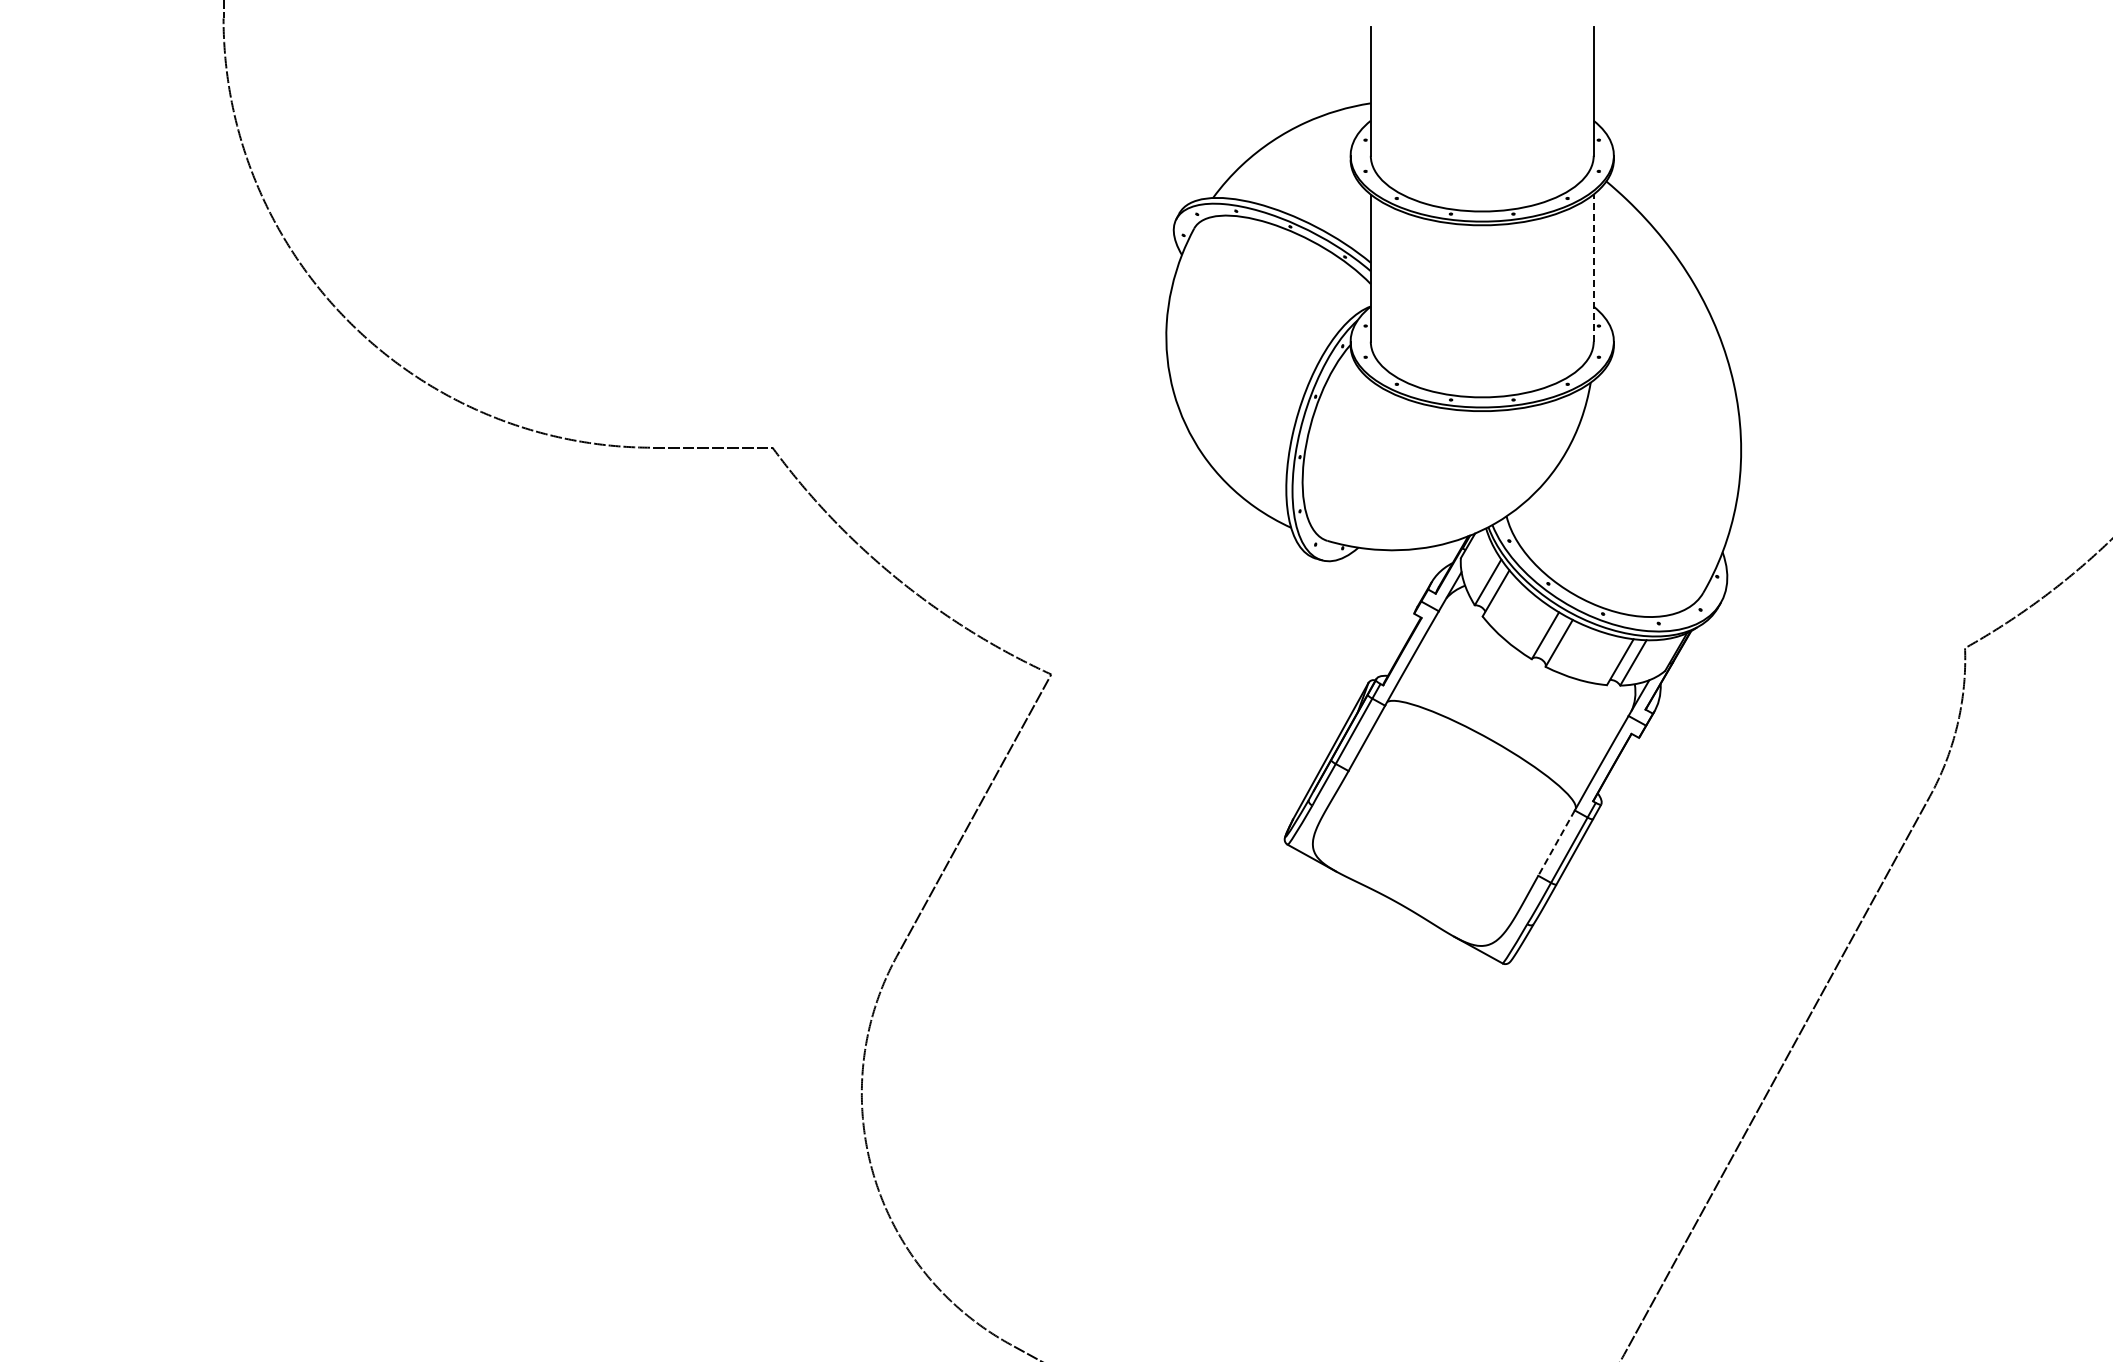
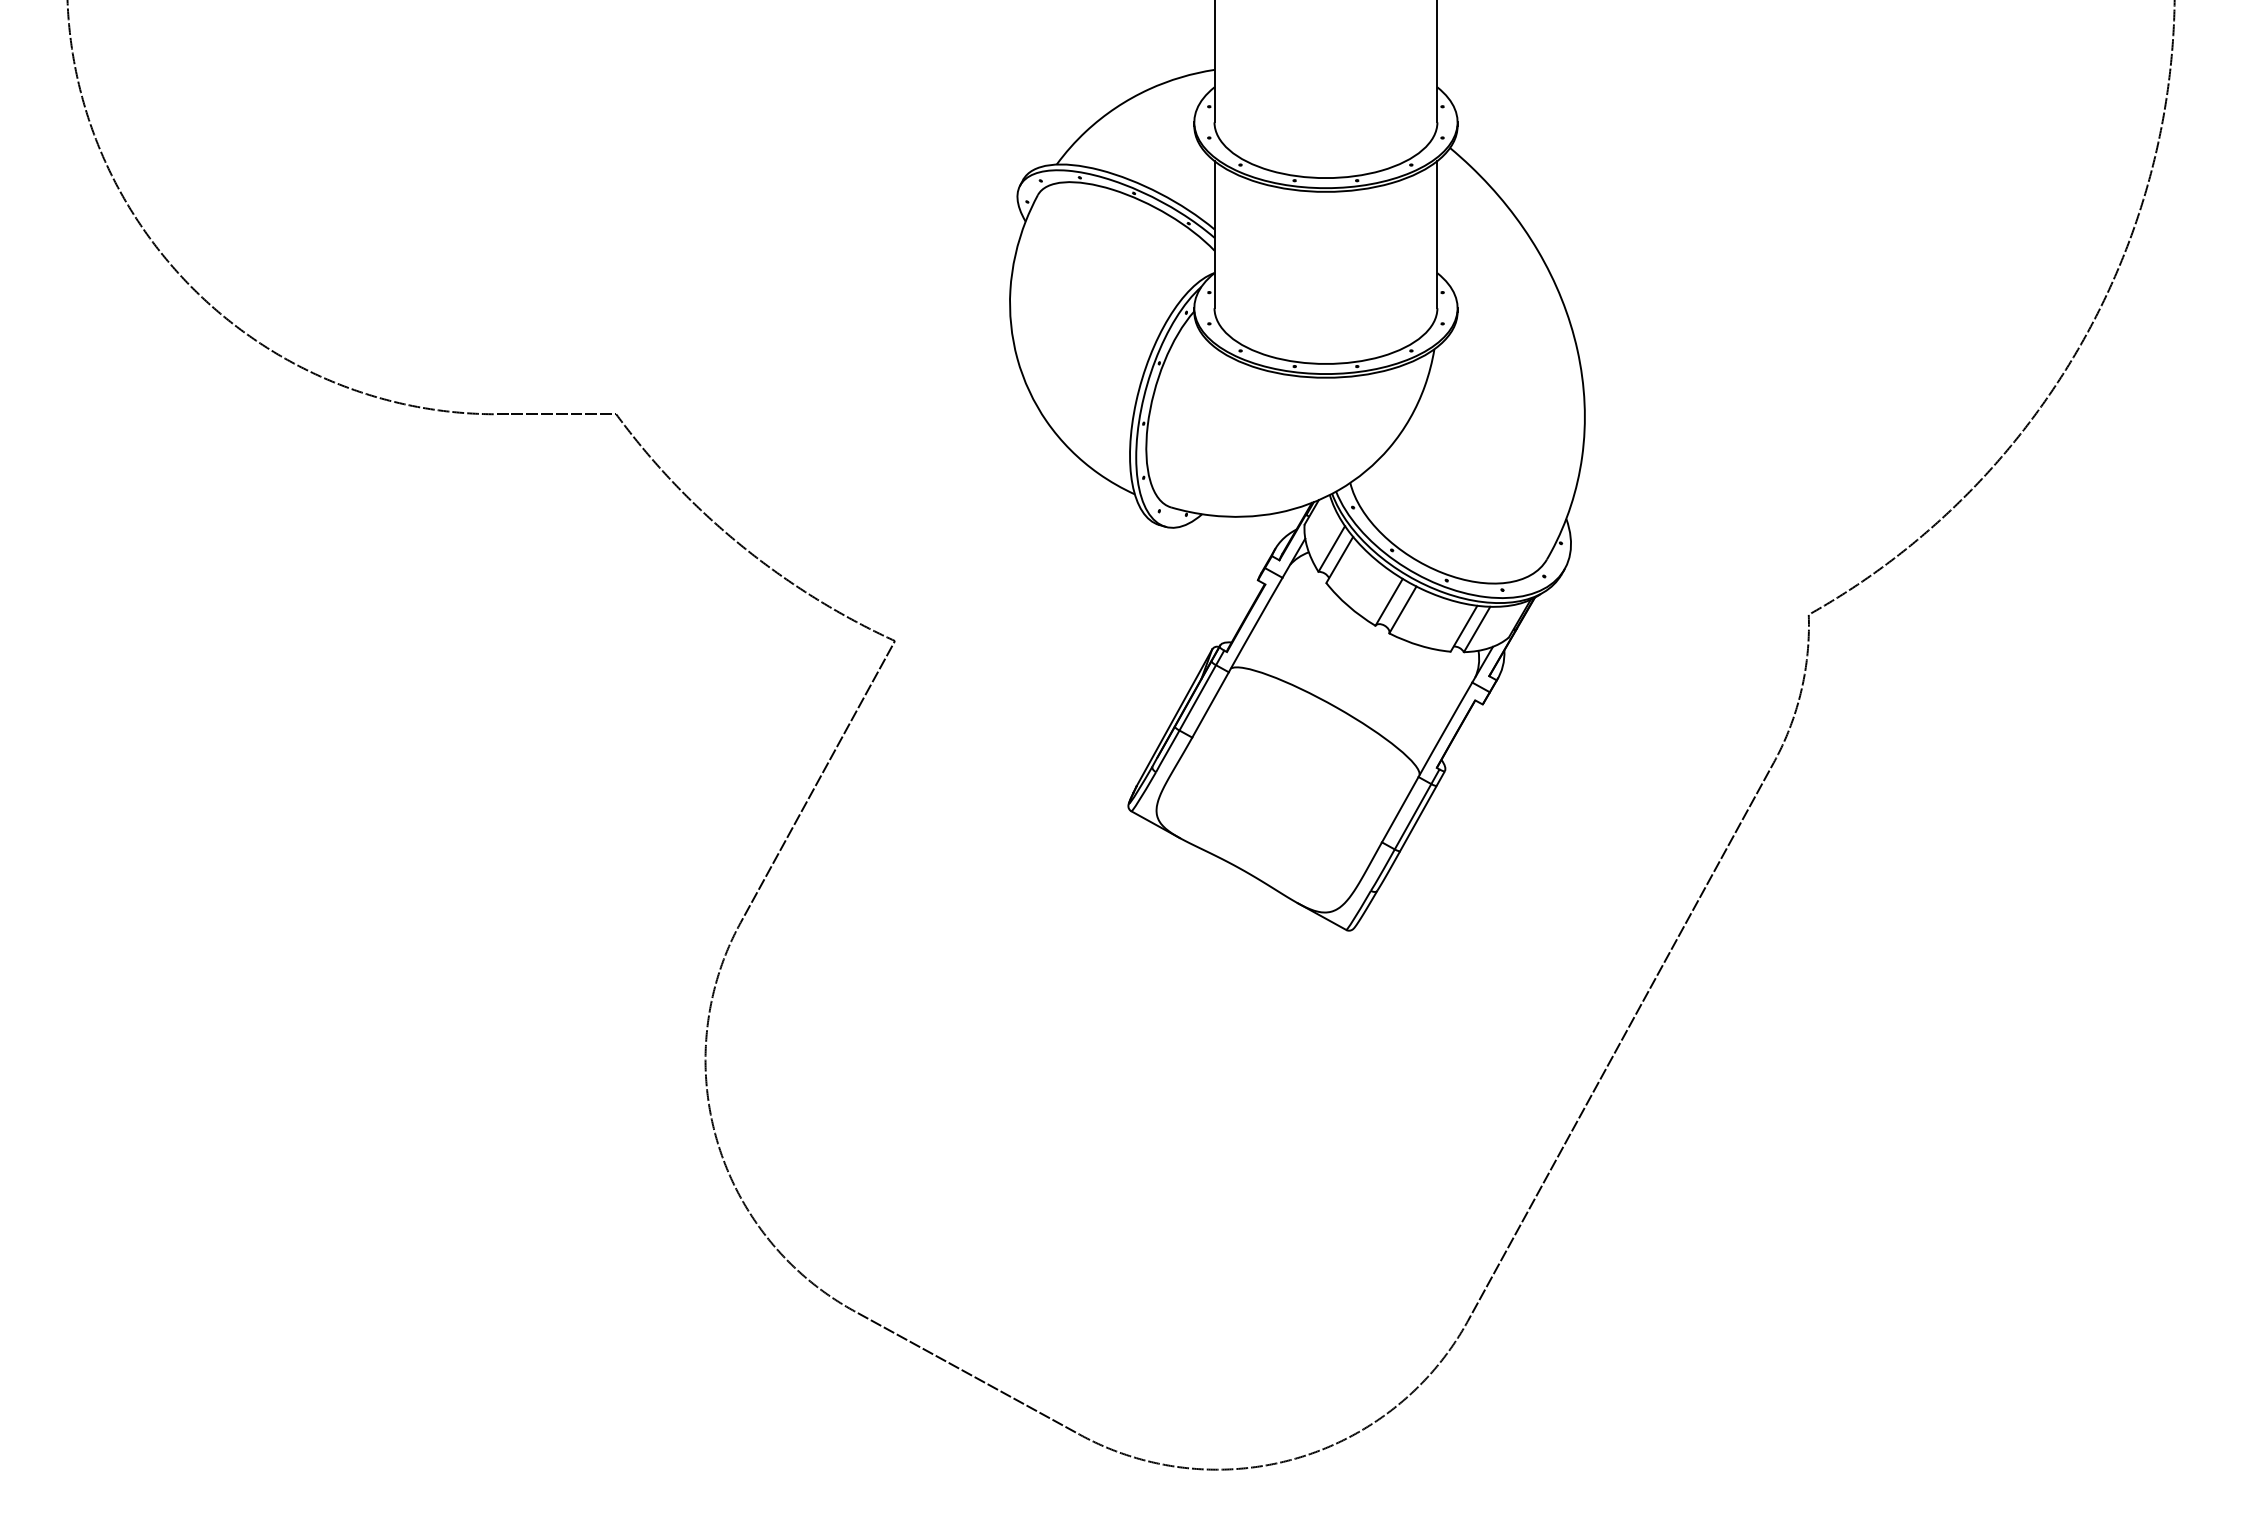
line: (1593, 267) -> (1437, 234), dashed -> solid
line: (1556, 843) -> (1400, 810), dashed -> solid

